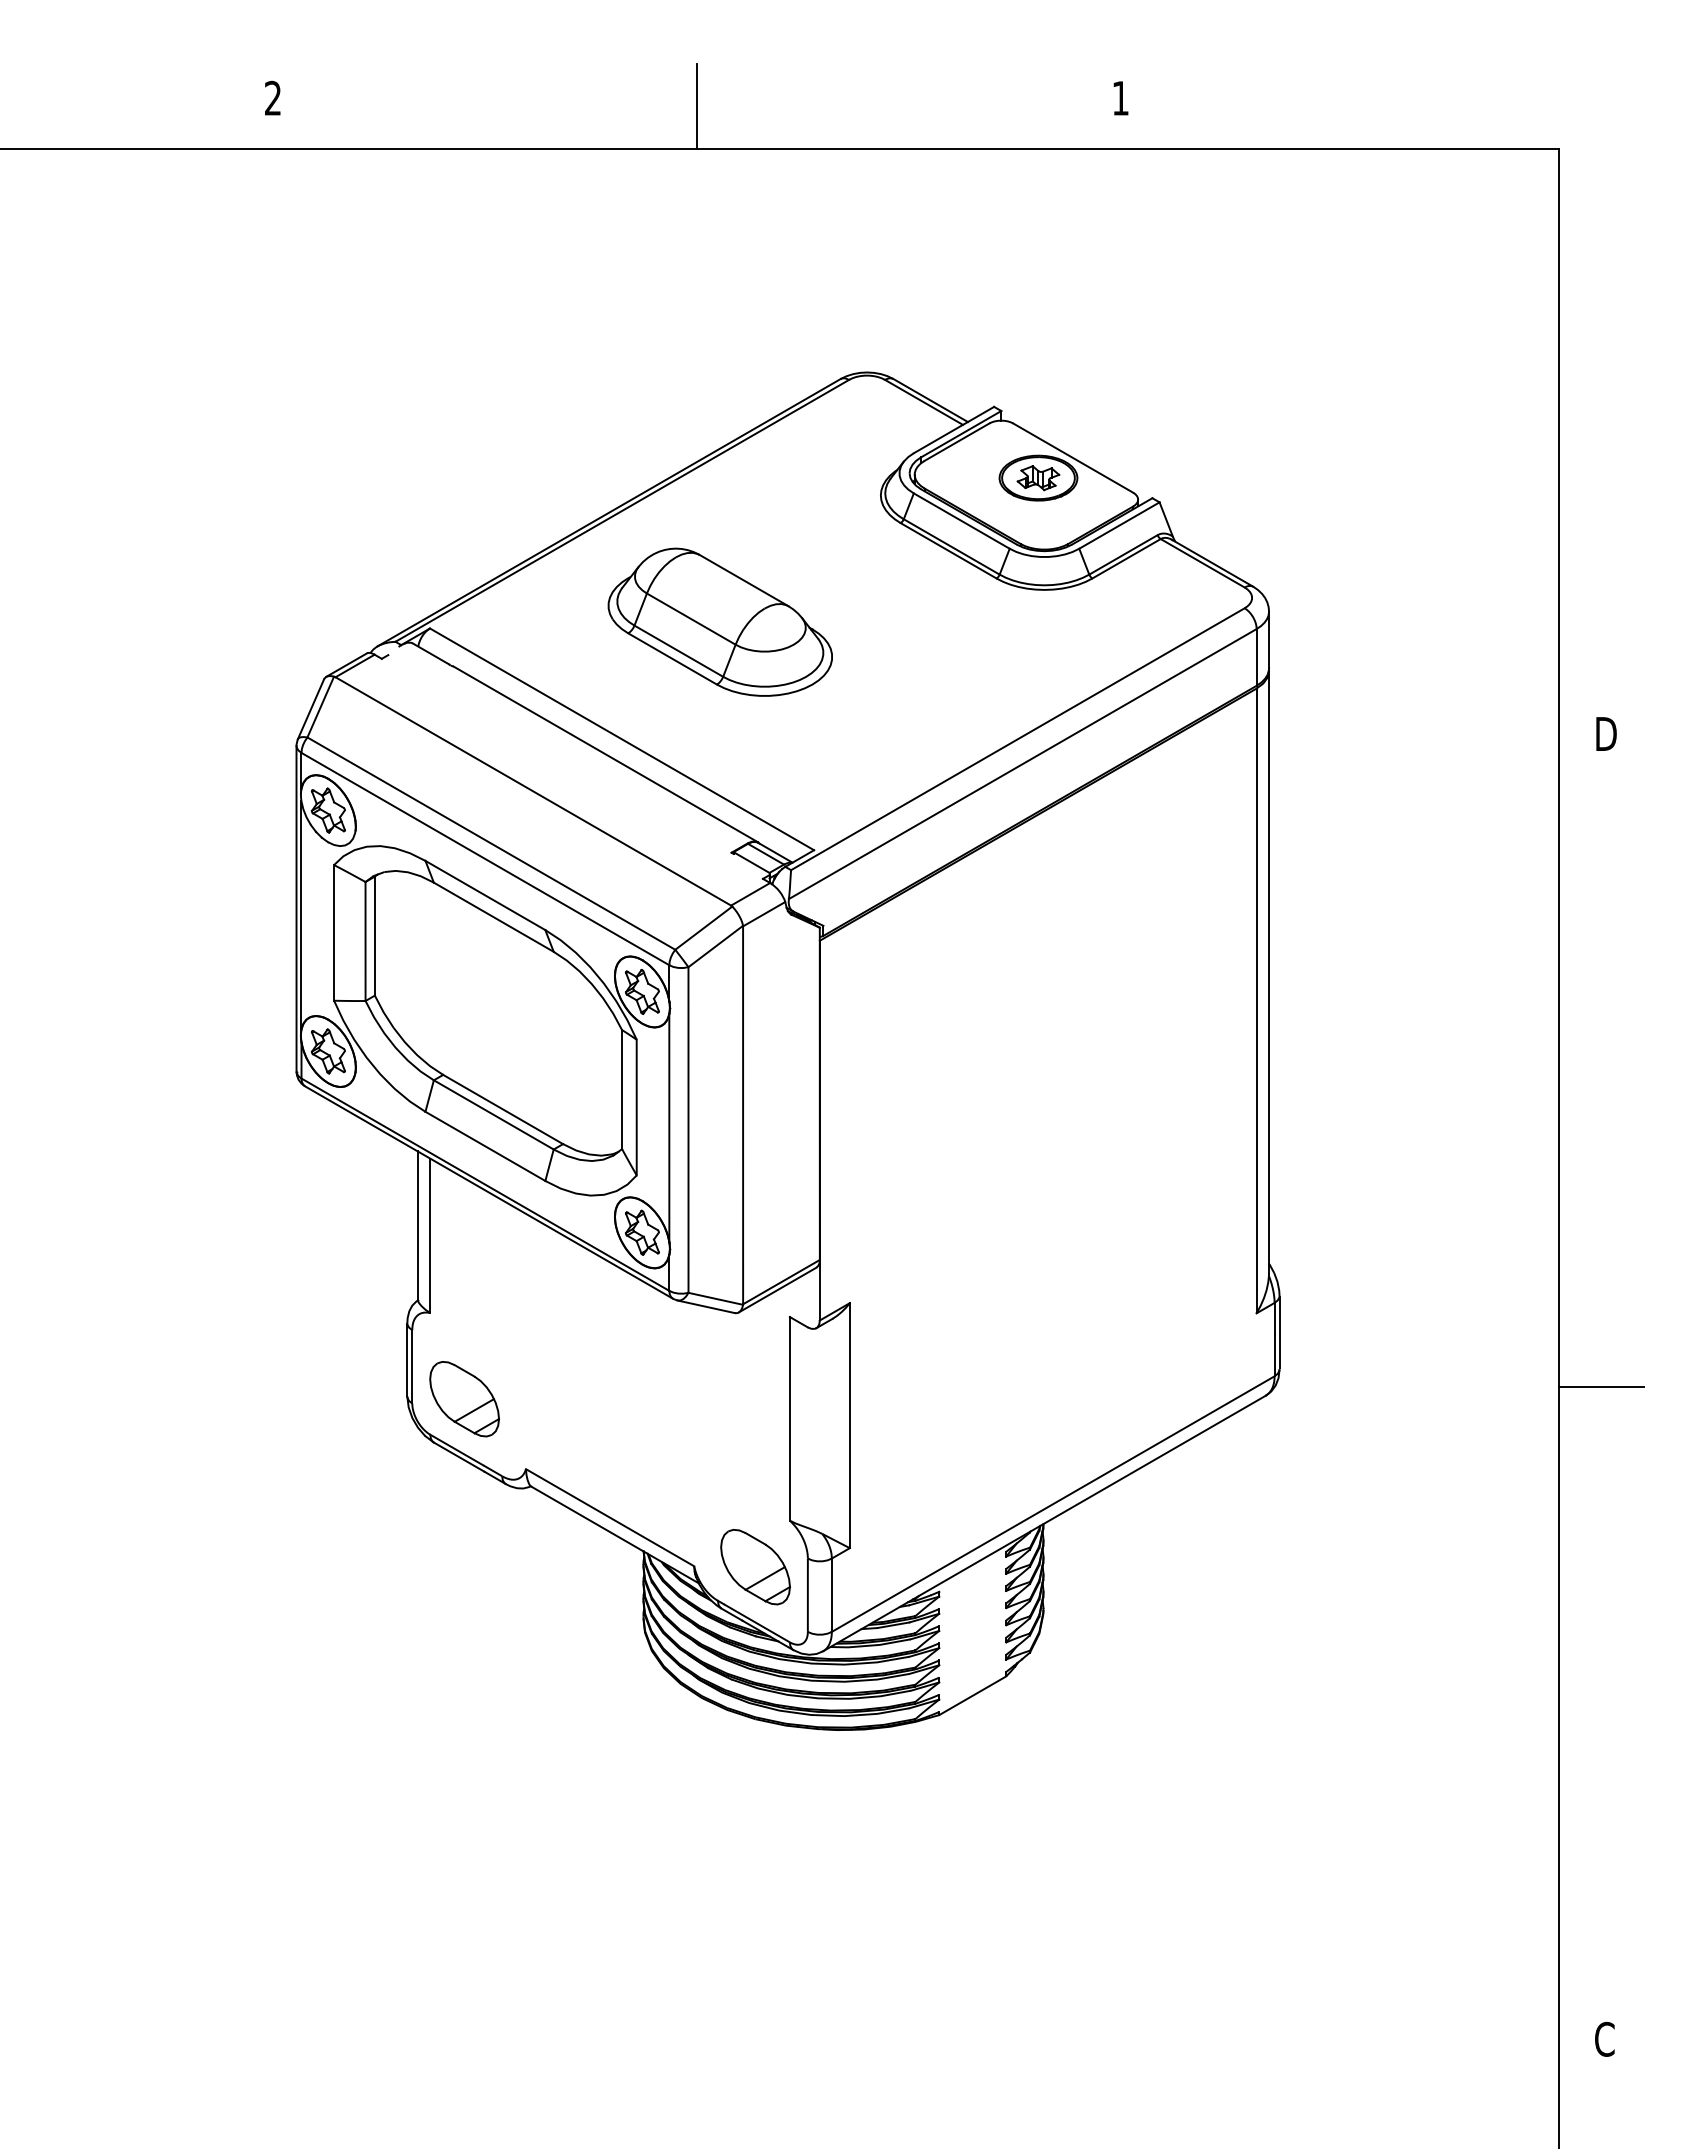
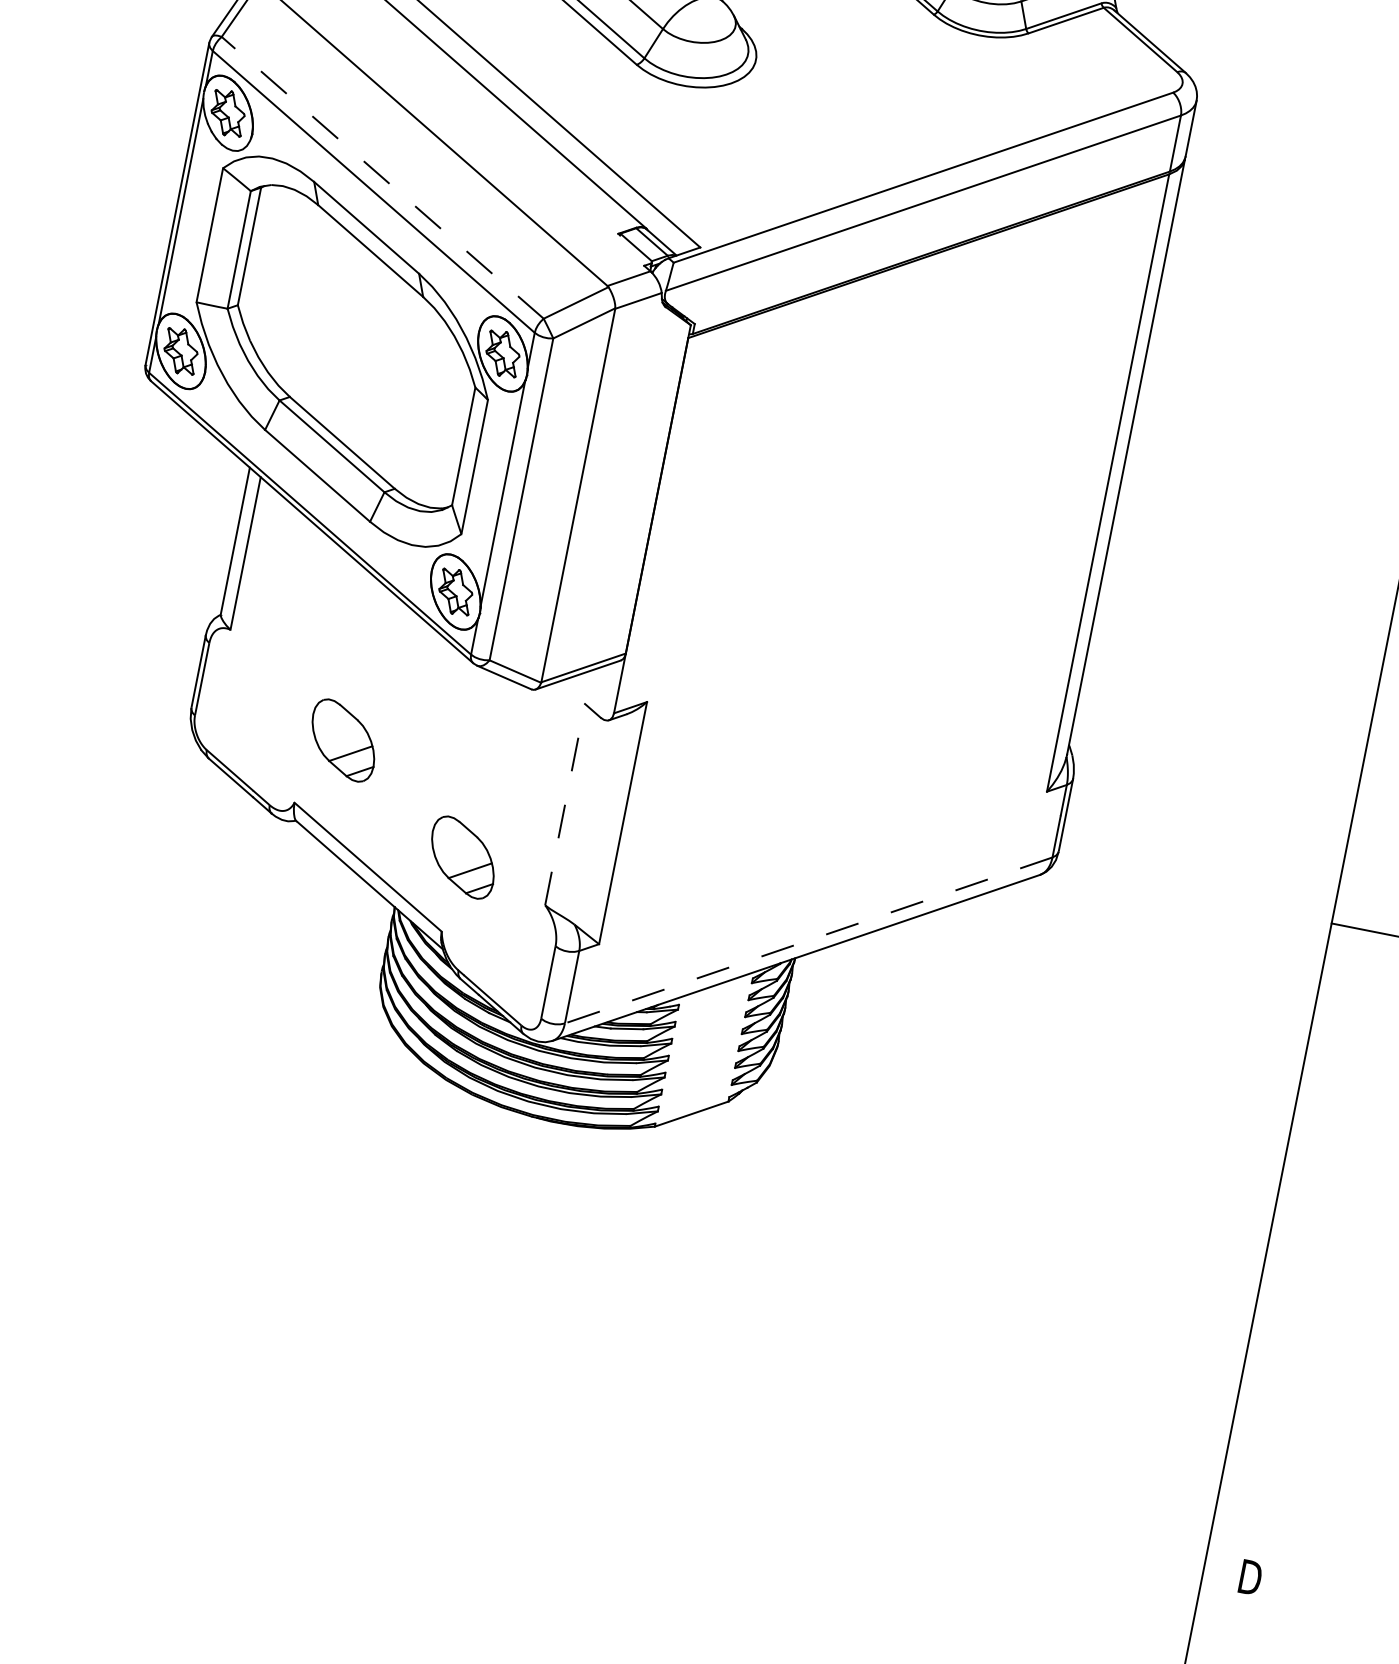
line: (490, 843) -> (381, 177), solid -> dashed
part: (464, 1399) -> (343, 740), moved
line: (789, 1418) -> (564, 804), solid -> dashed
line: (1053, 1504) -> (808, 940), solid -> dashed
part: (755, 1566) -> (463, 857), moved
text: (1605, 2038) -> (1249, 1576), C -> D

